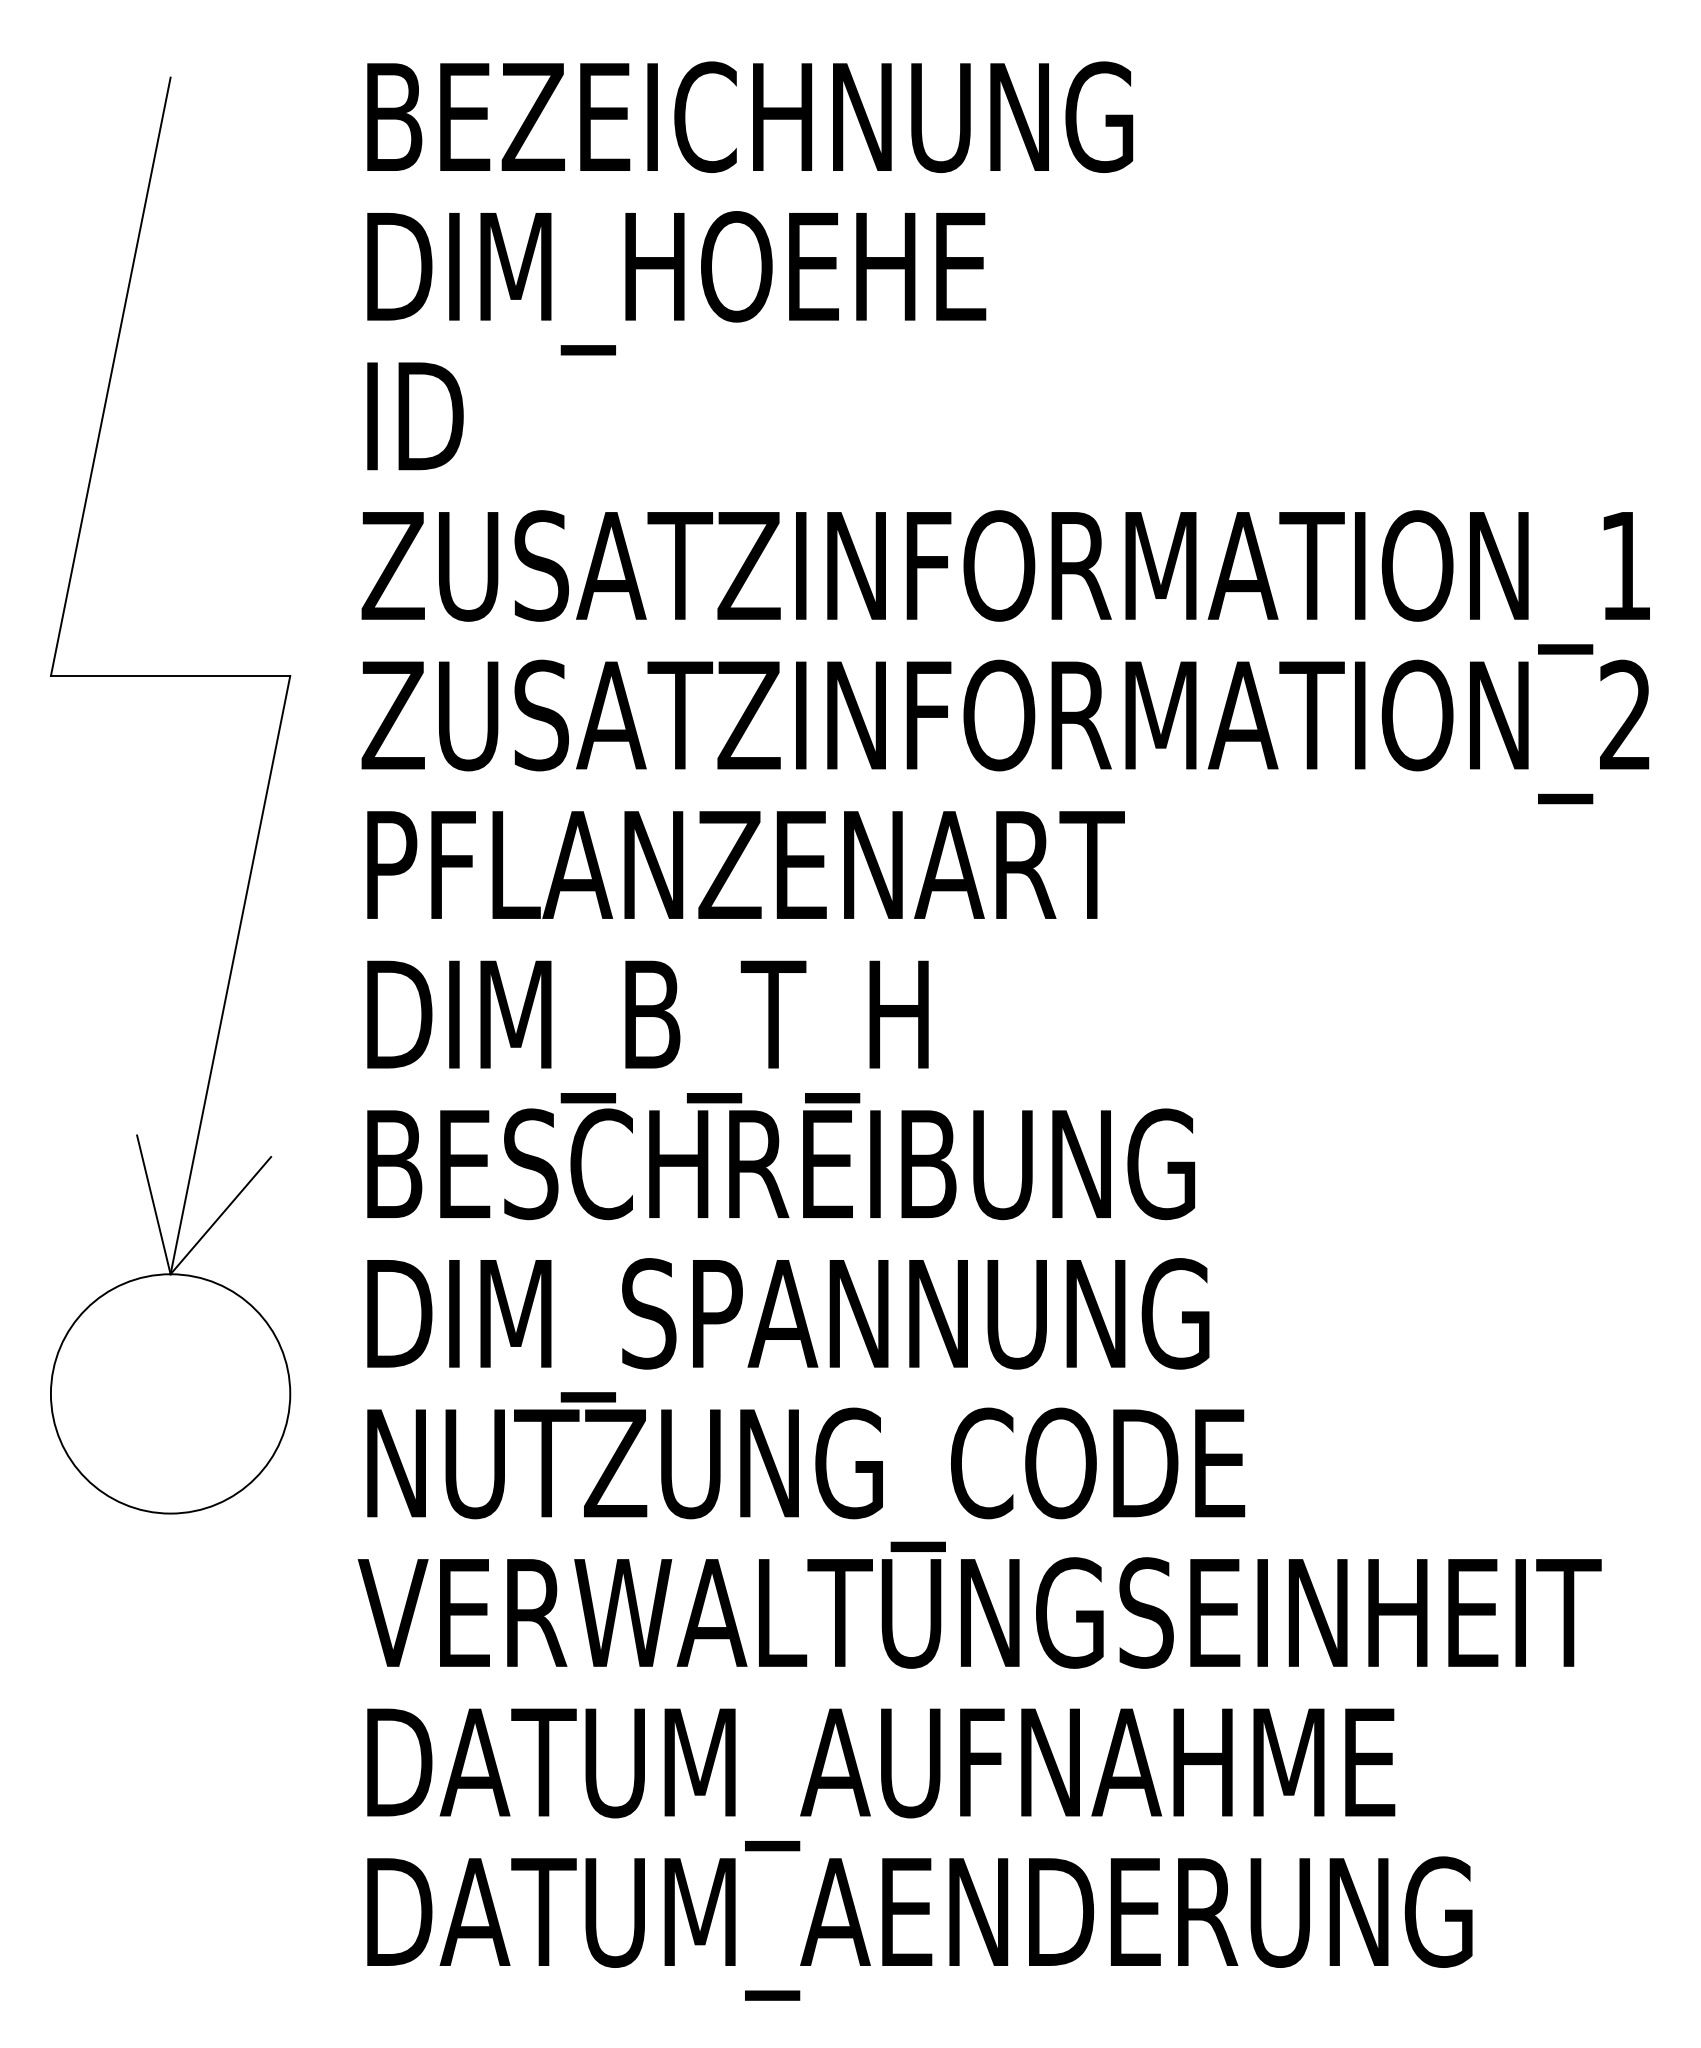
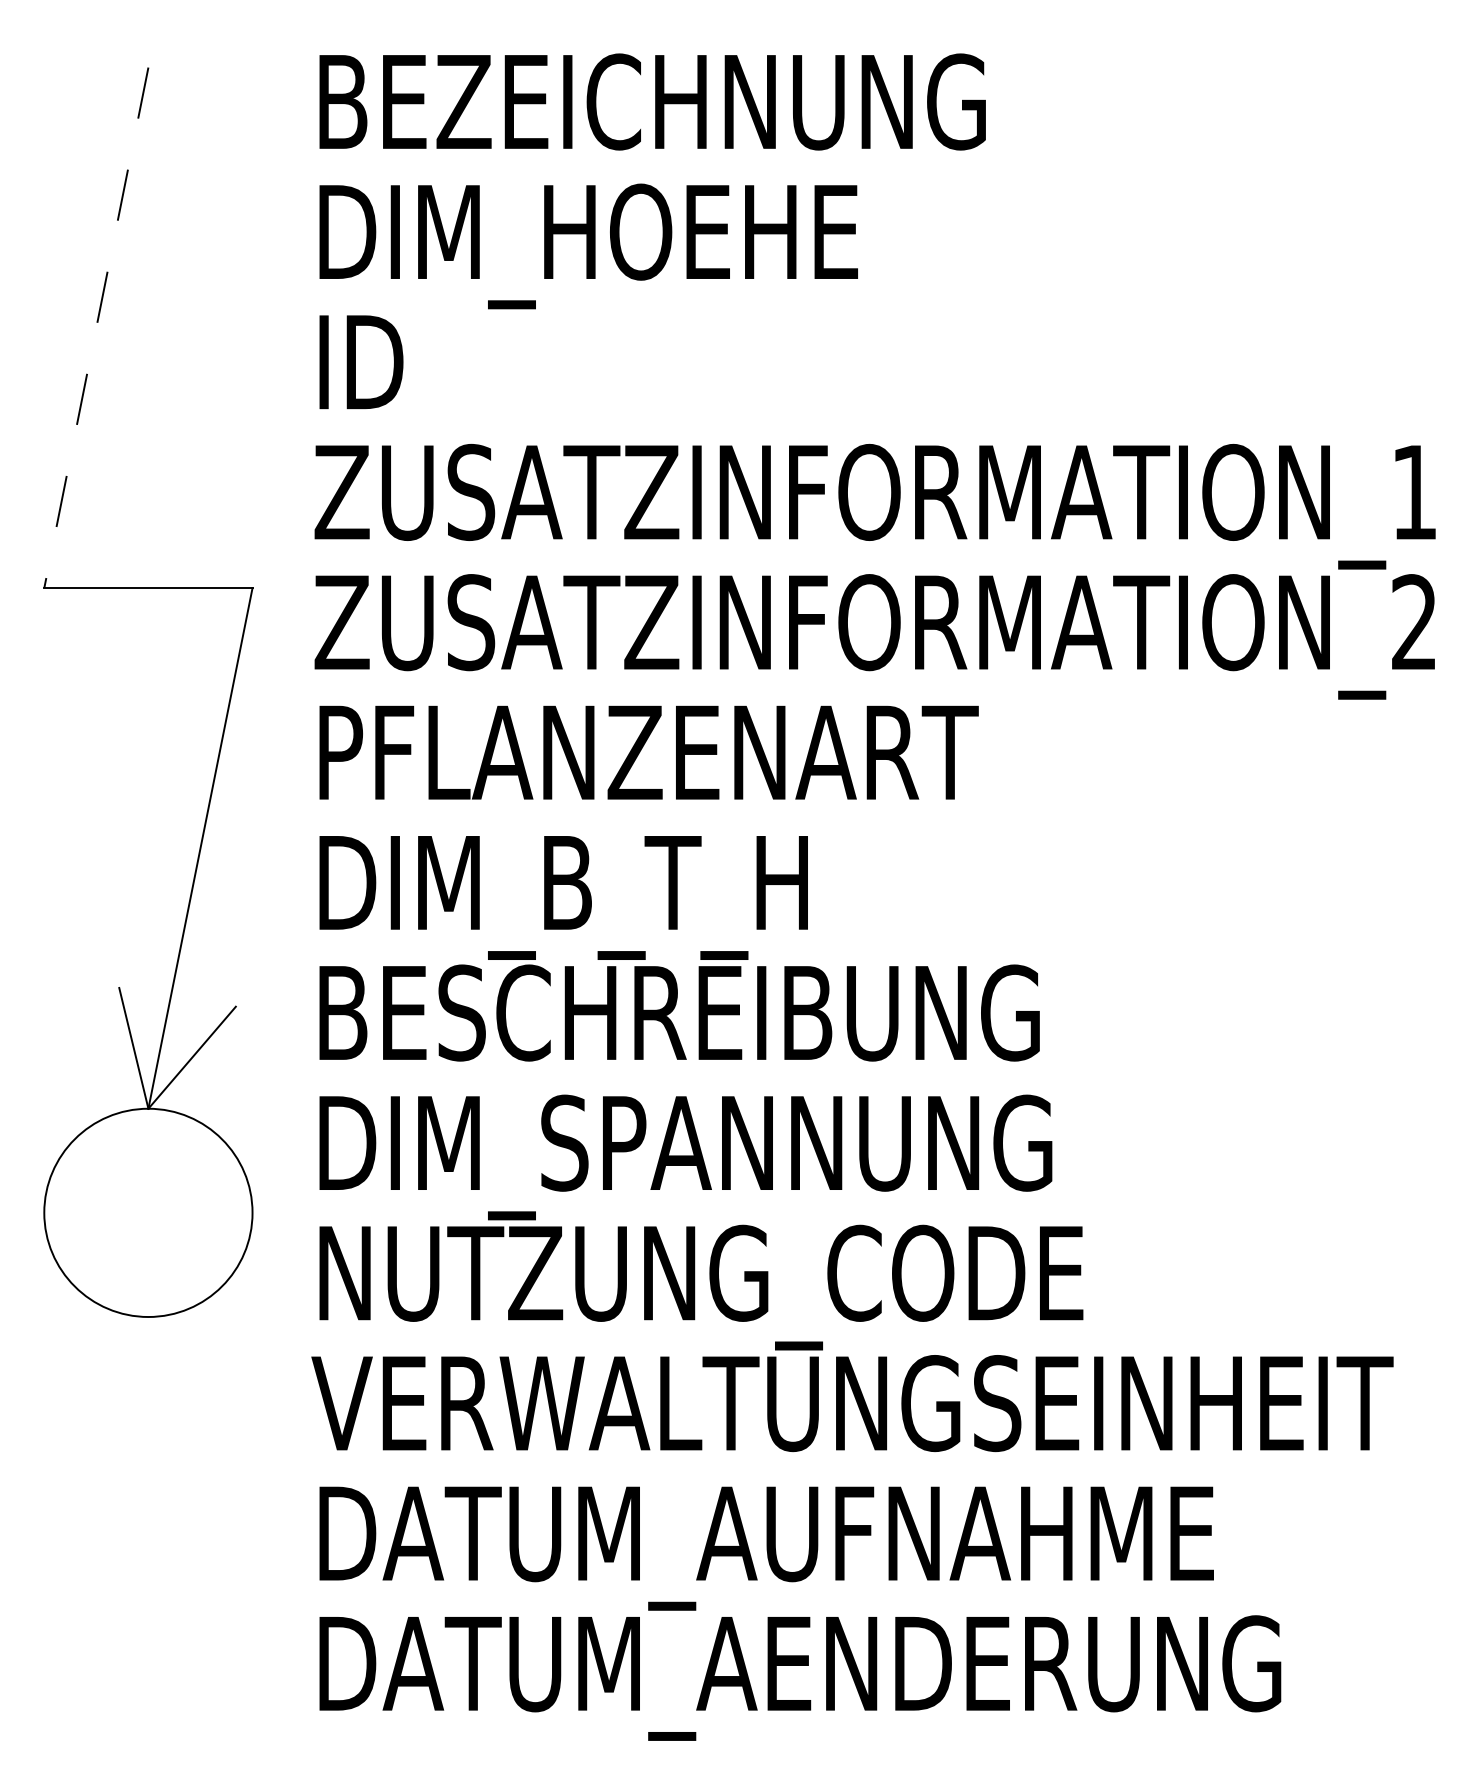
line: (110, 377) -> (96, 328), solid -> dashed

